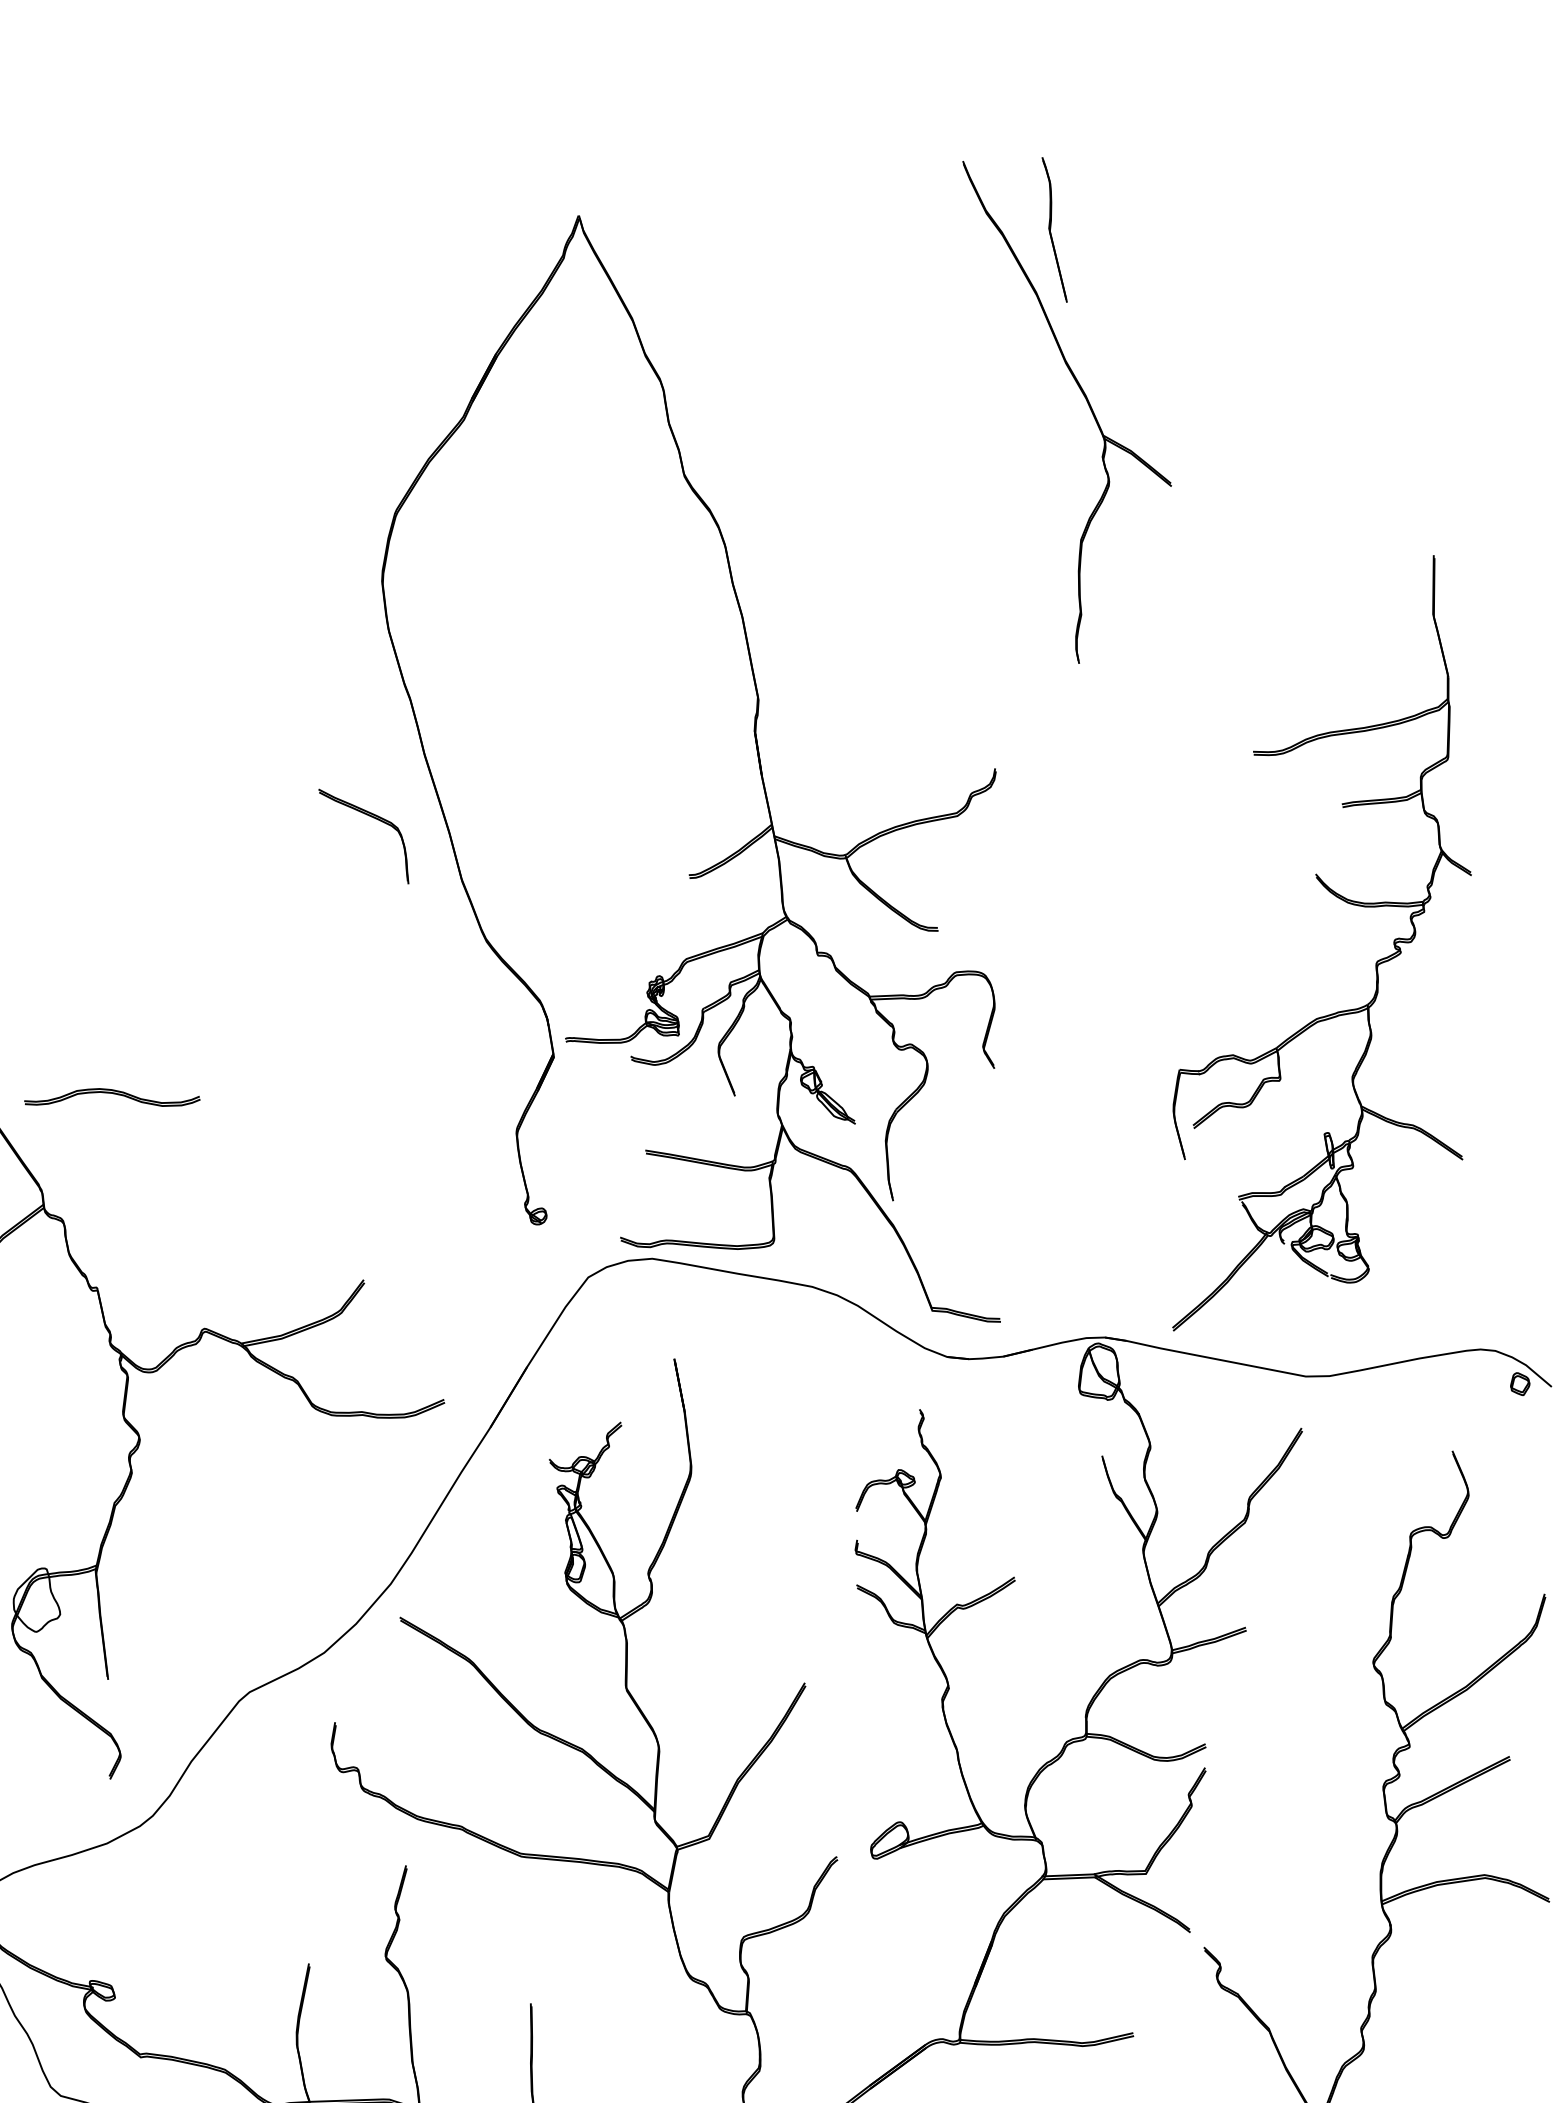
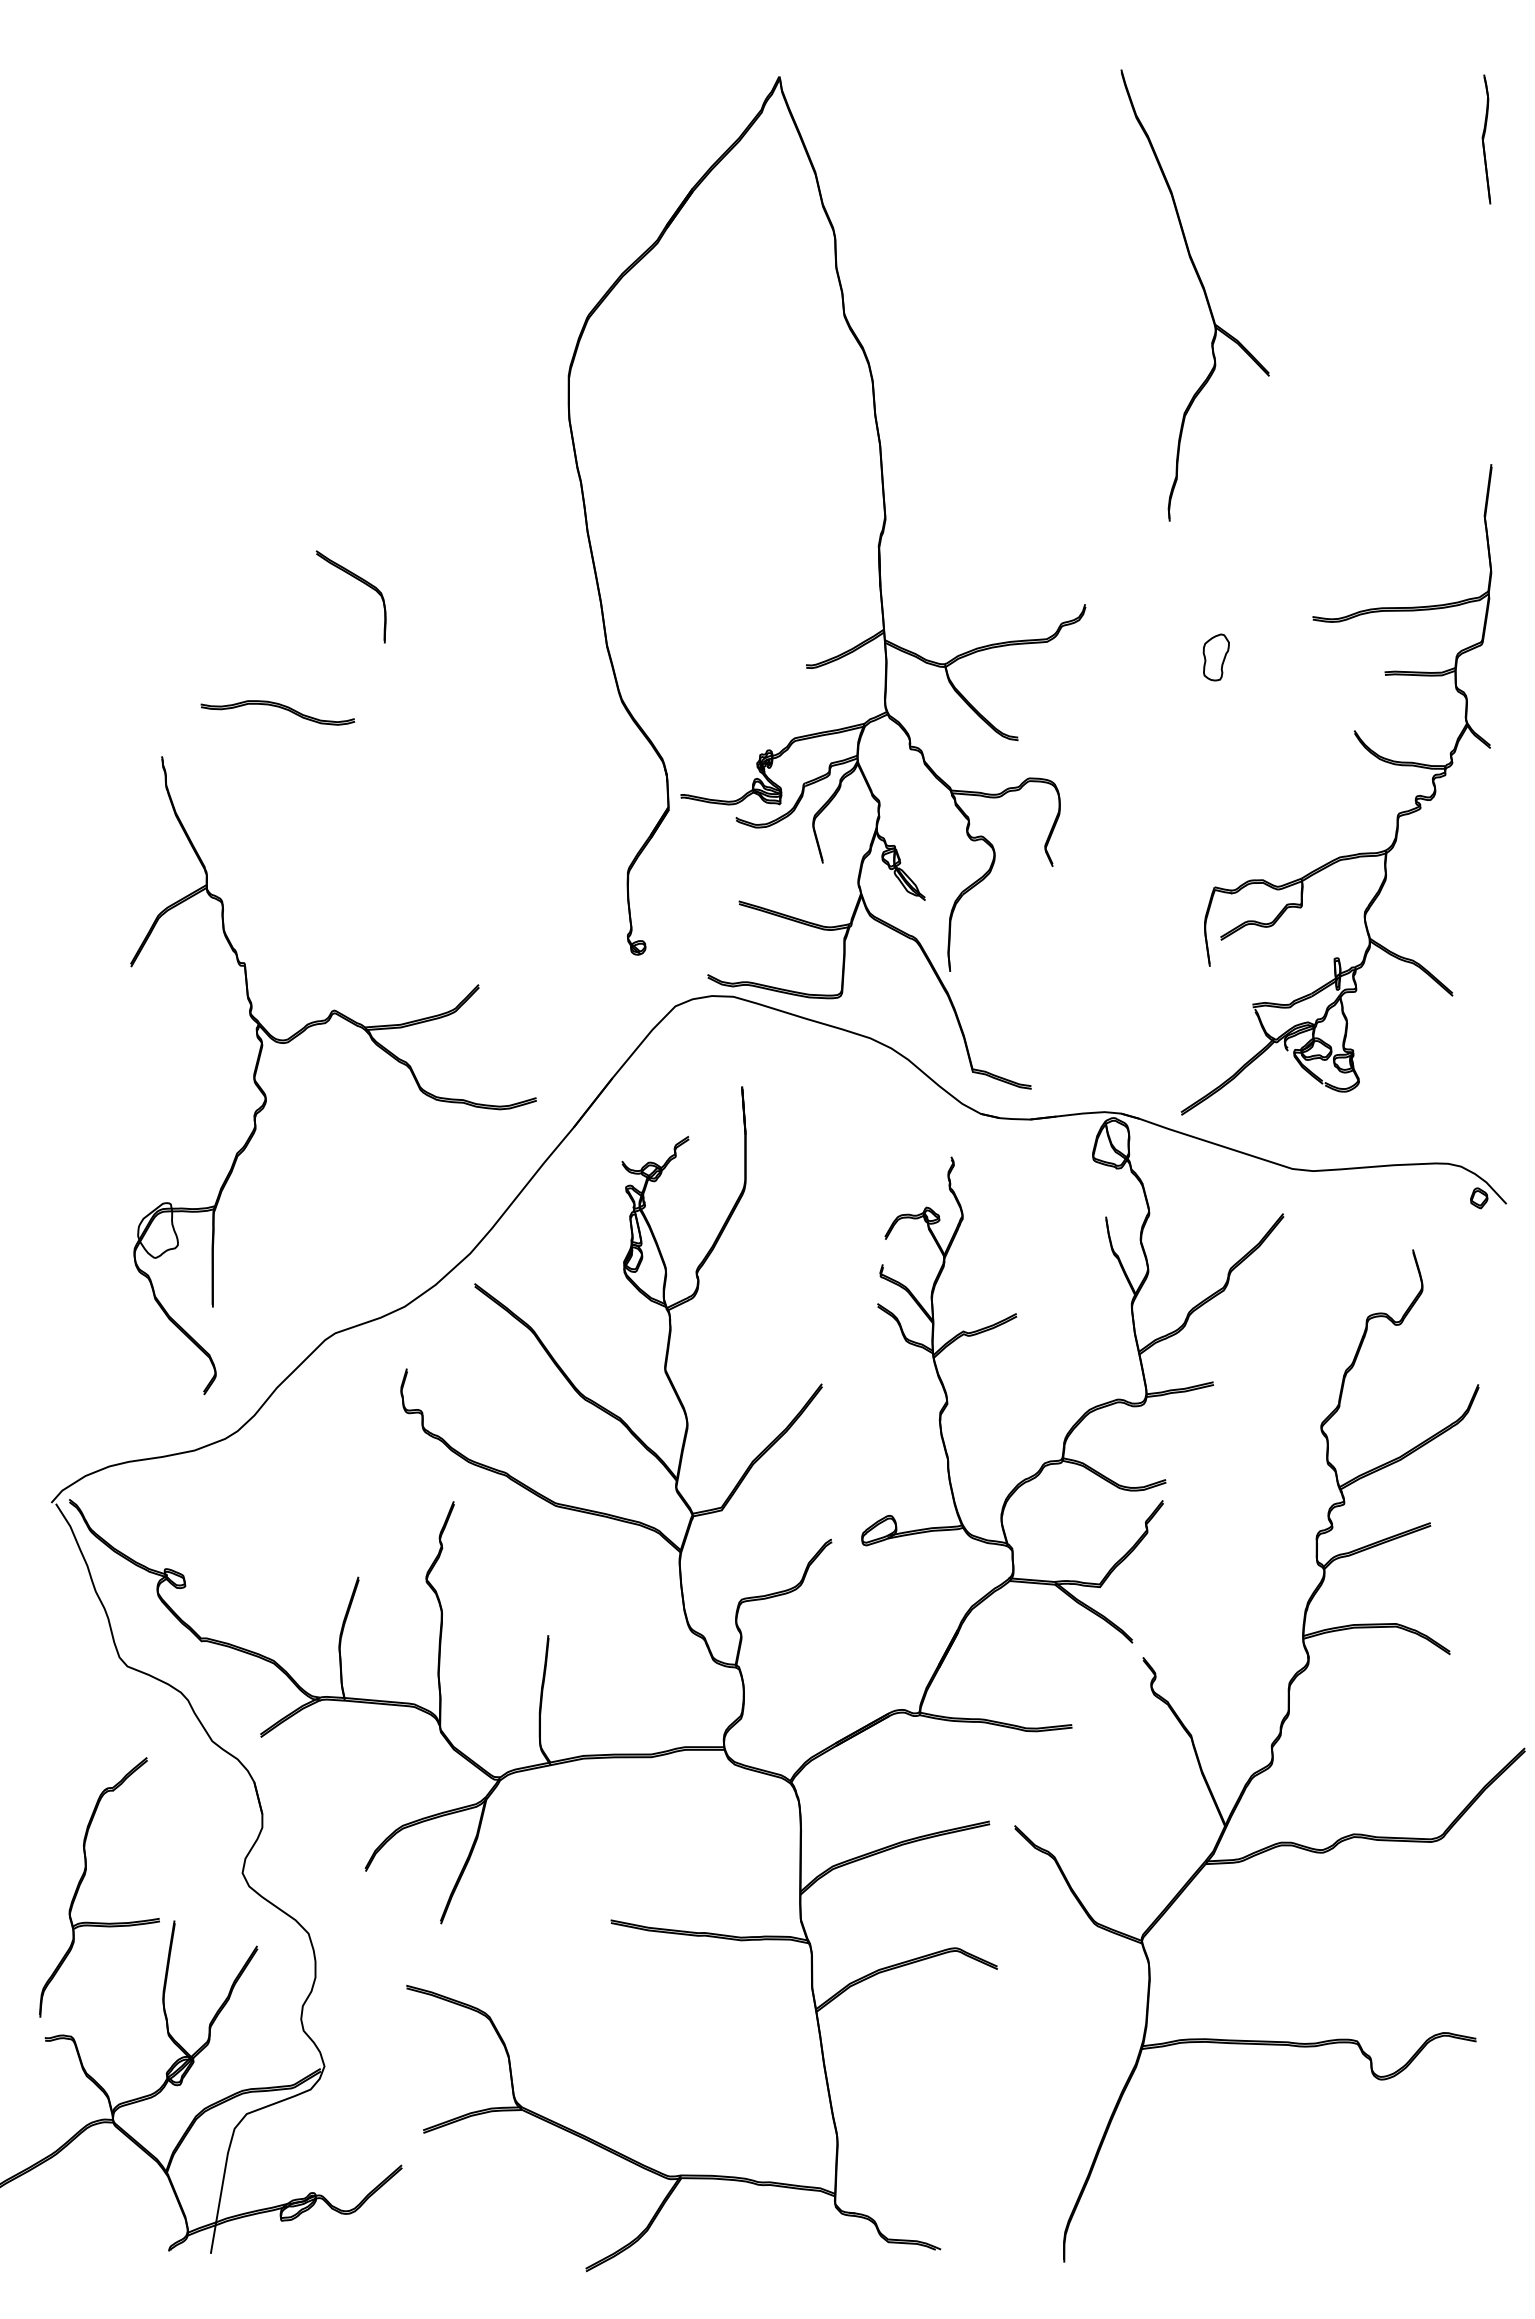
part: (1053, 230) -> (1486, 139), moved
part: (1149, 810) -> (1215, 657), added
part: (371, 817) -> (359, 581), moved
part: (111, 1099) -> (277, 712), moved

